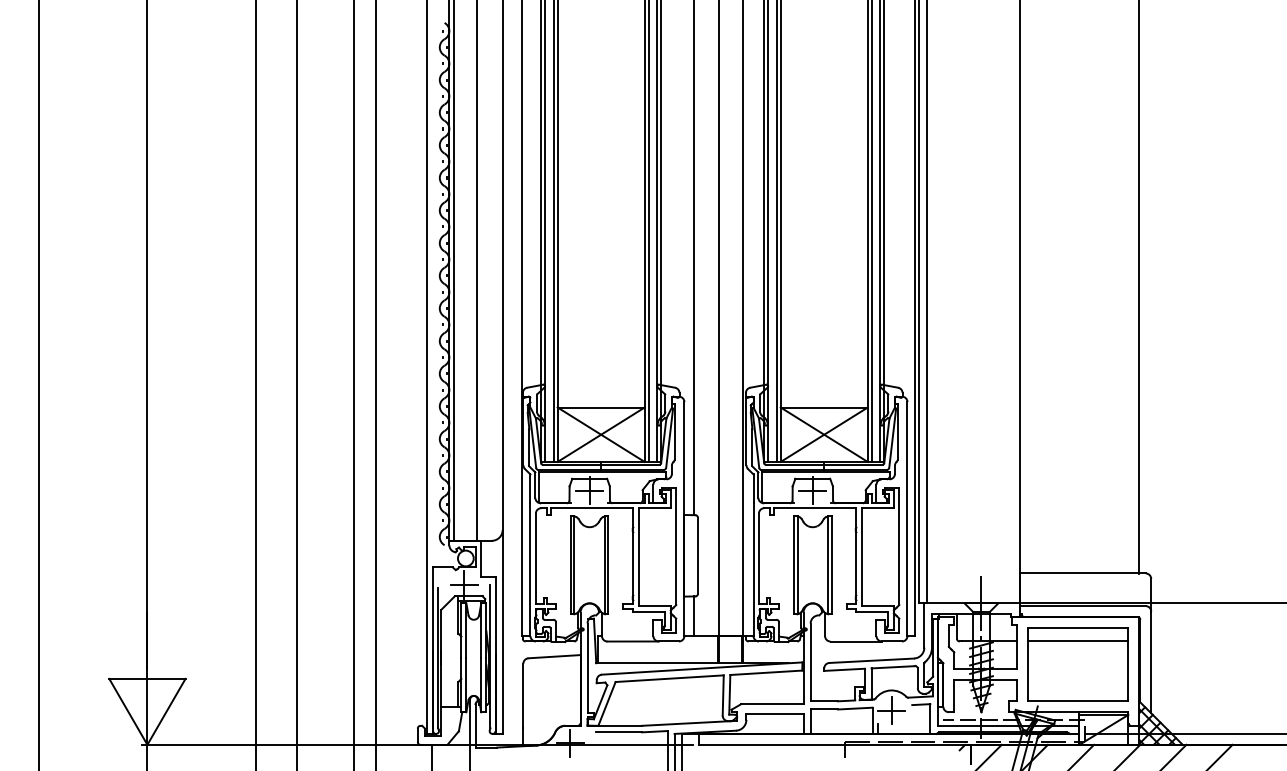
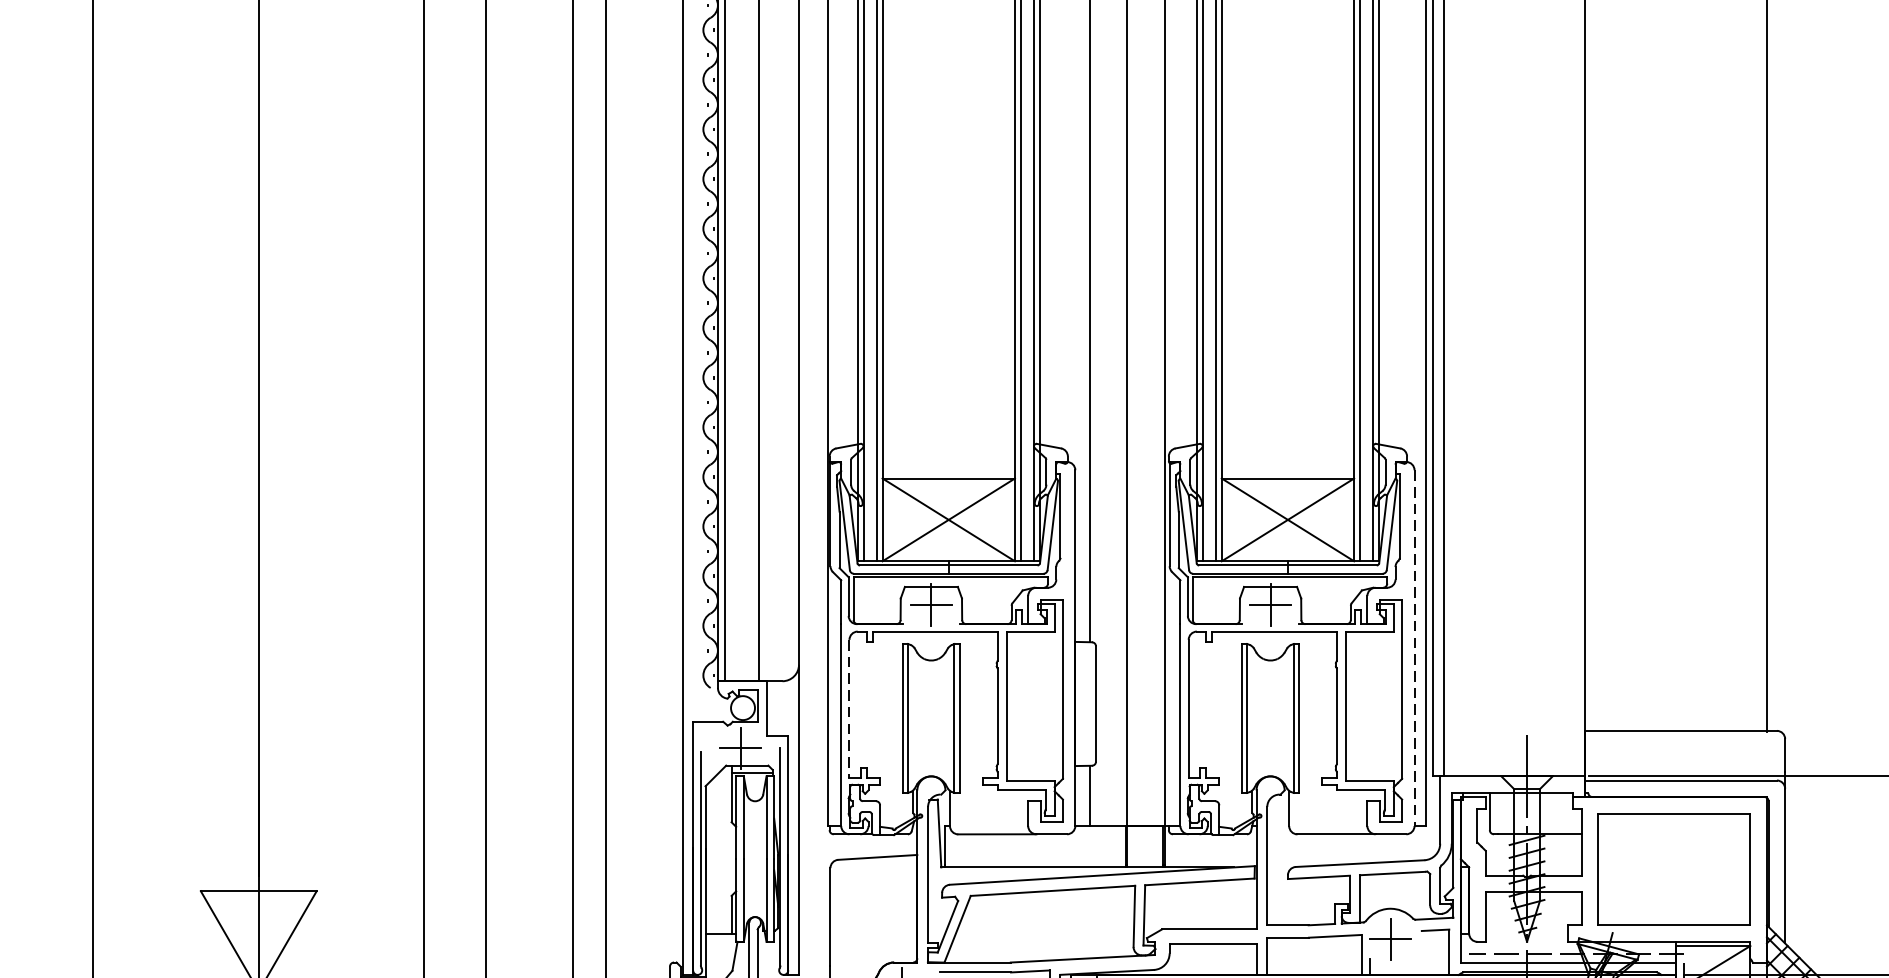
line: (907, 519) -> (1414, 648), solid -> dashed
line: (535, 559) -> (848, 709), solid -> dashed
line: (1077, 641) -> (1673, 834), removed

